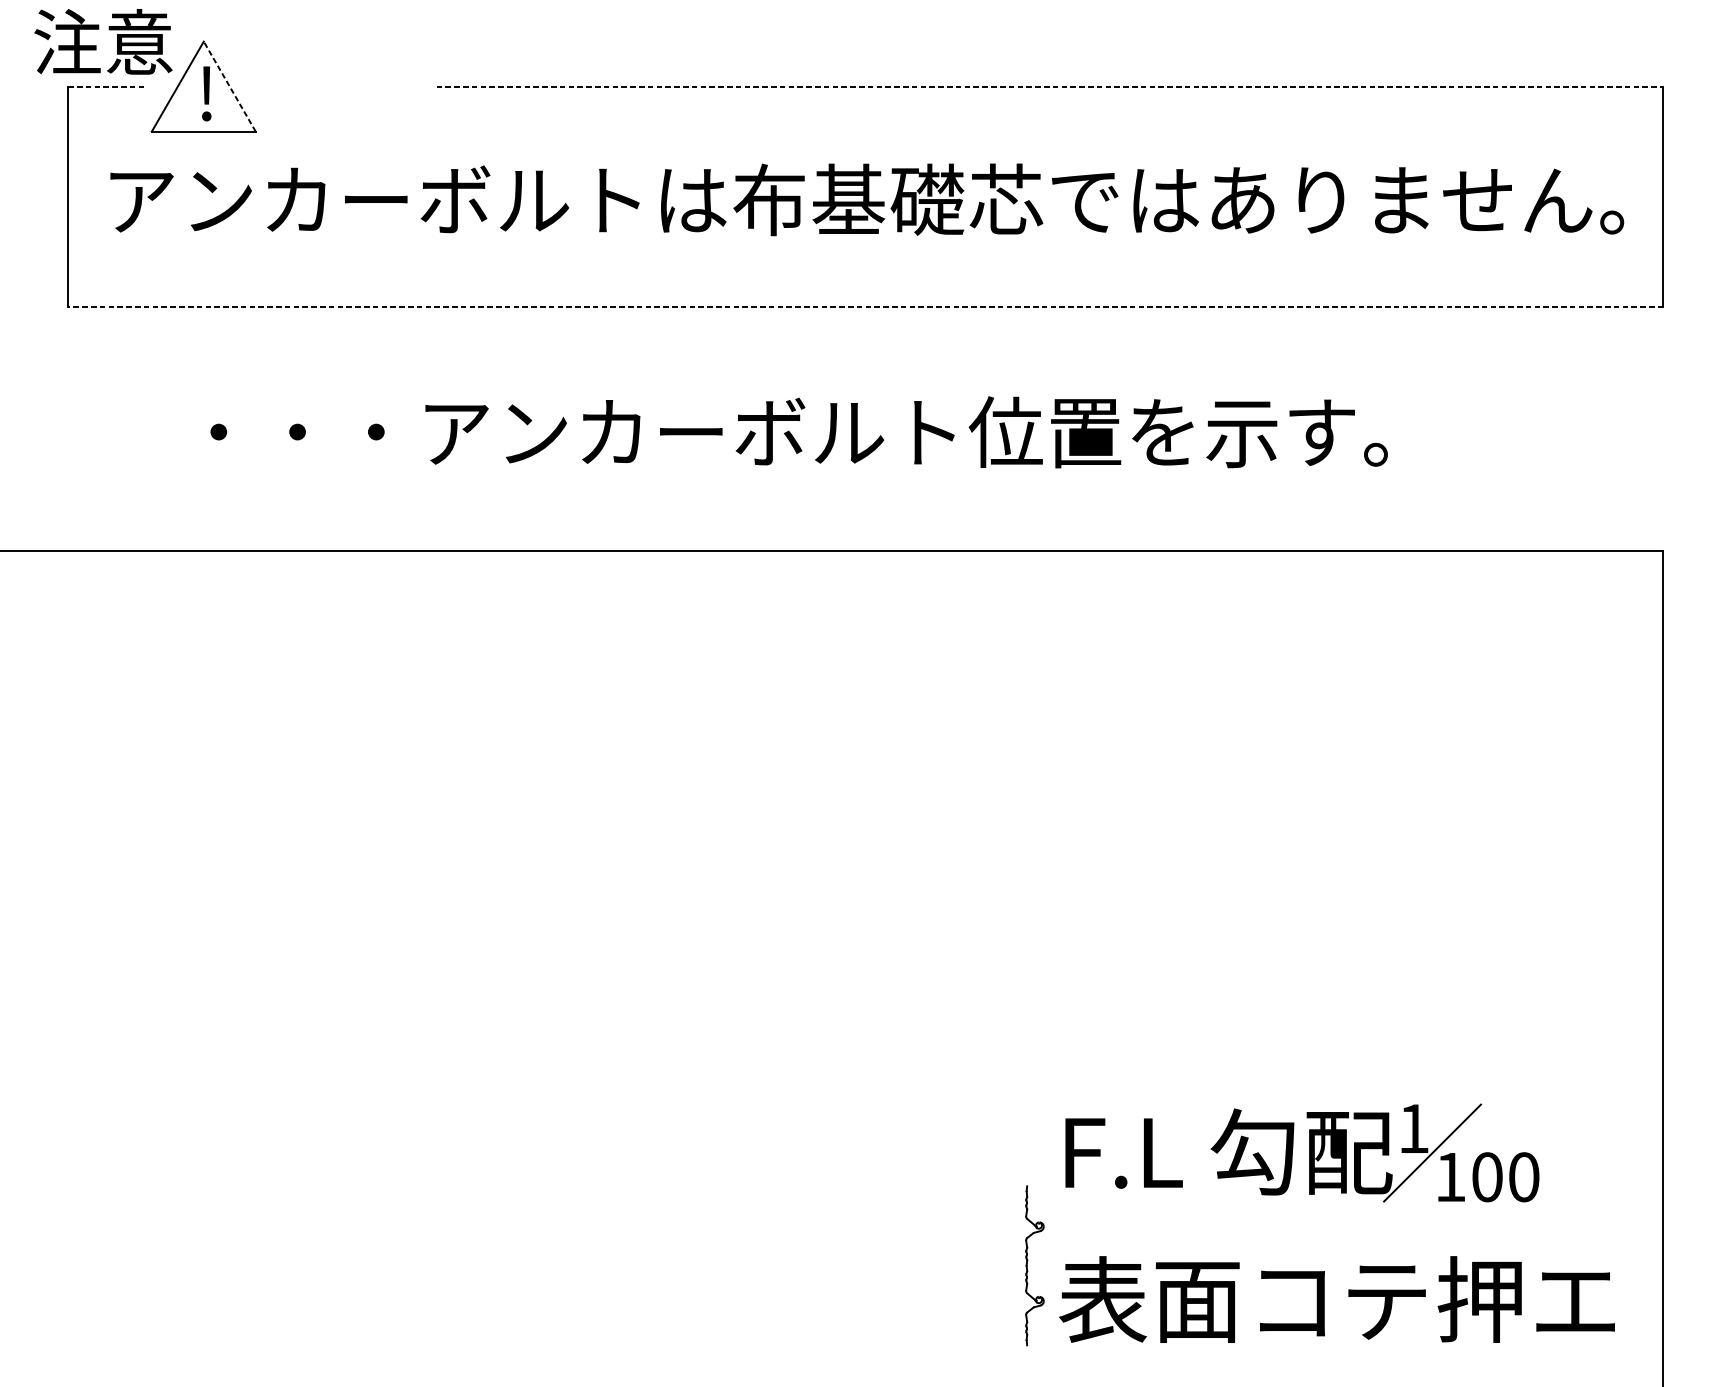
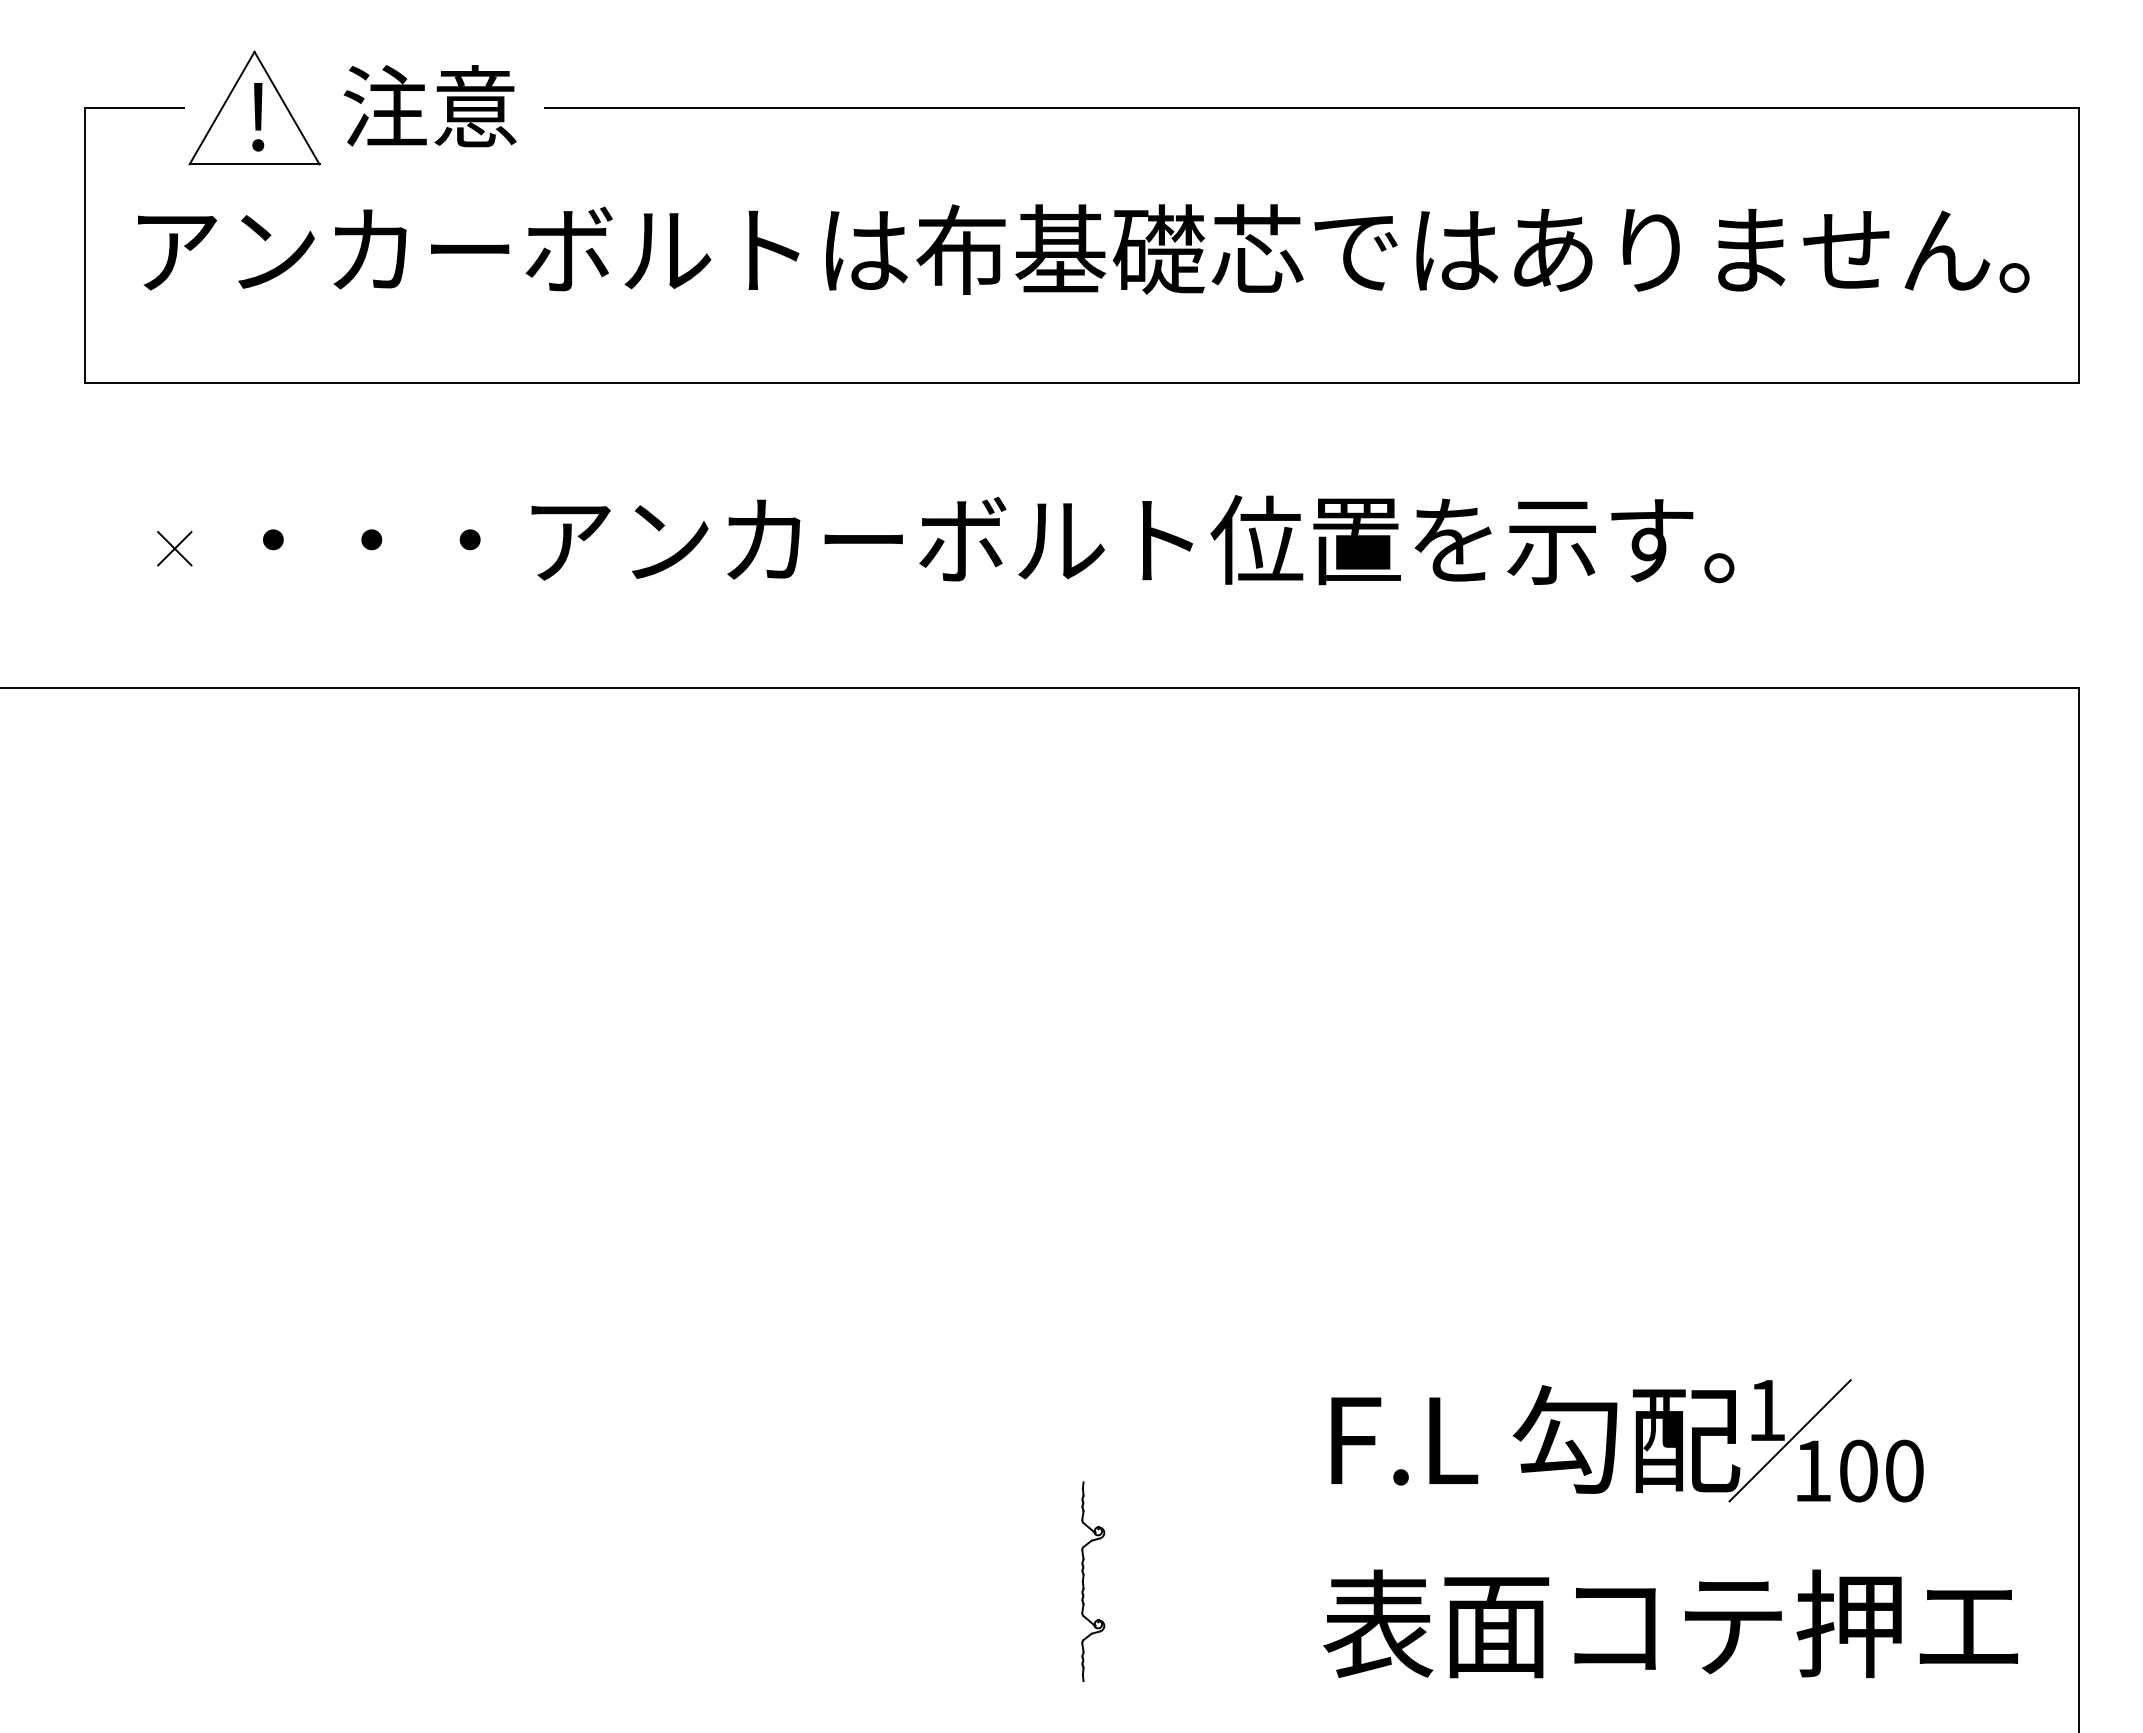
text: (102, 42) -> (429, 106), moved
line: (107, 86) -> (134, 108), dashed -> solid
line: (230, 86) -> (287, 108), dashed -> solid
line: (1050, 86) -> (1312, 108), dashed -> solid
line: (865, 307) -> (1081, 383), dashed -> solid
part: (139, 439) -> (174, 548), added
part: (1027, 1263) -> (1084, 1578), moved

